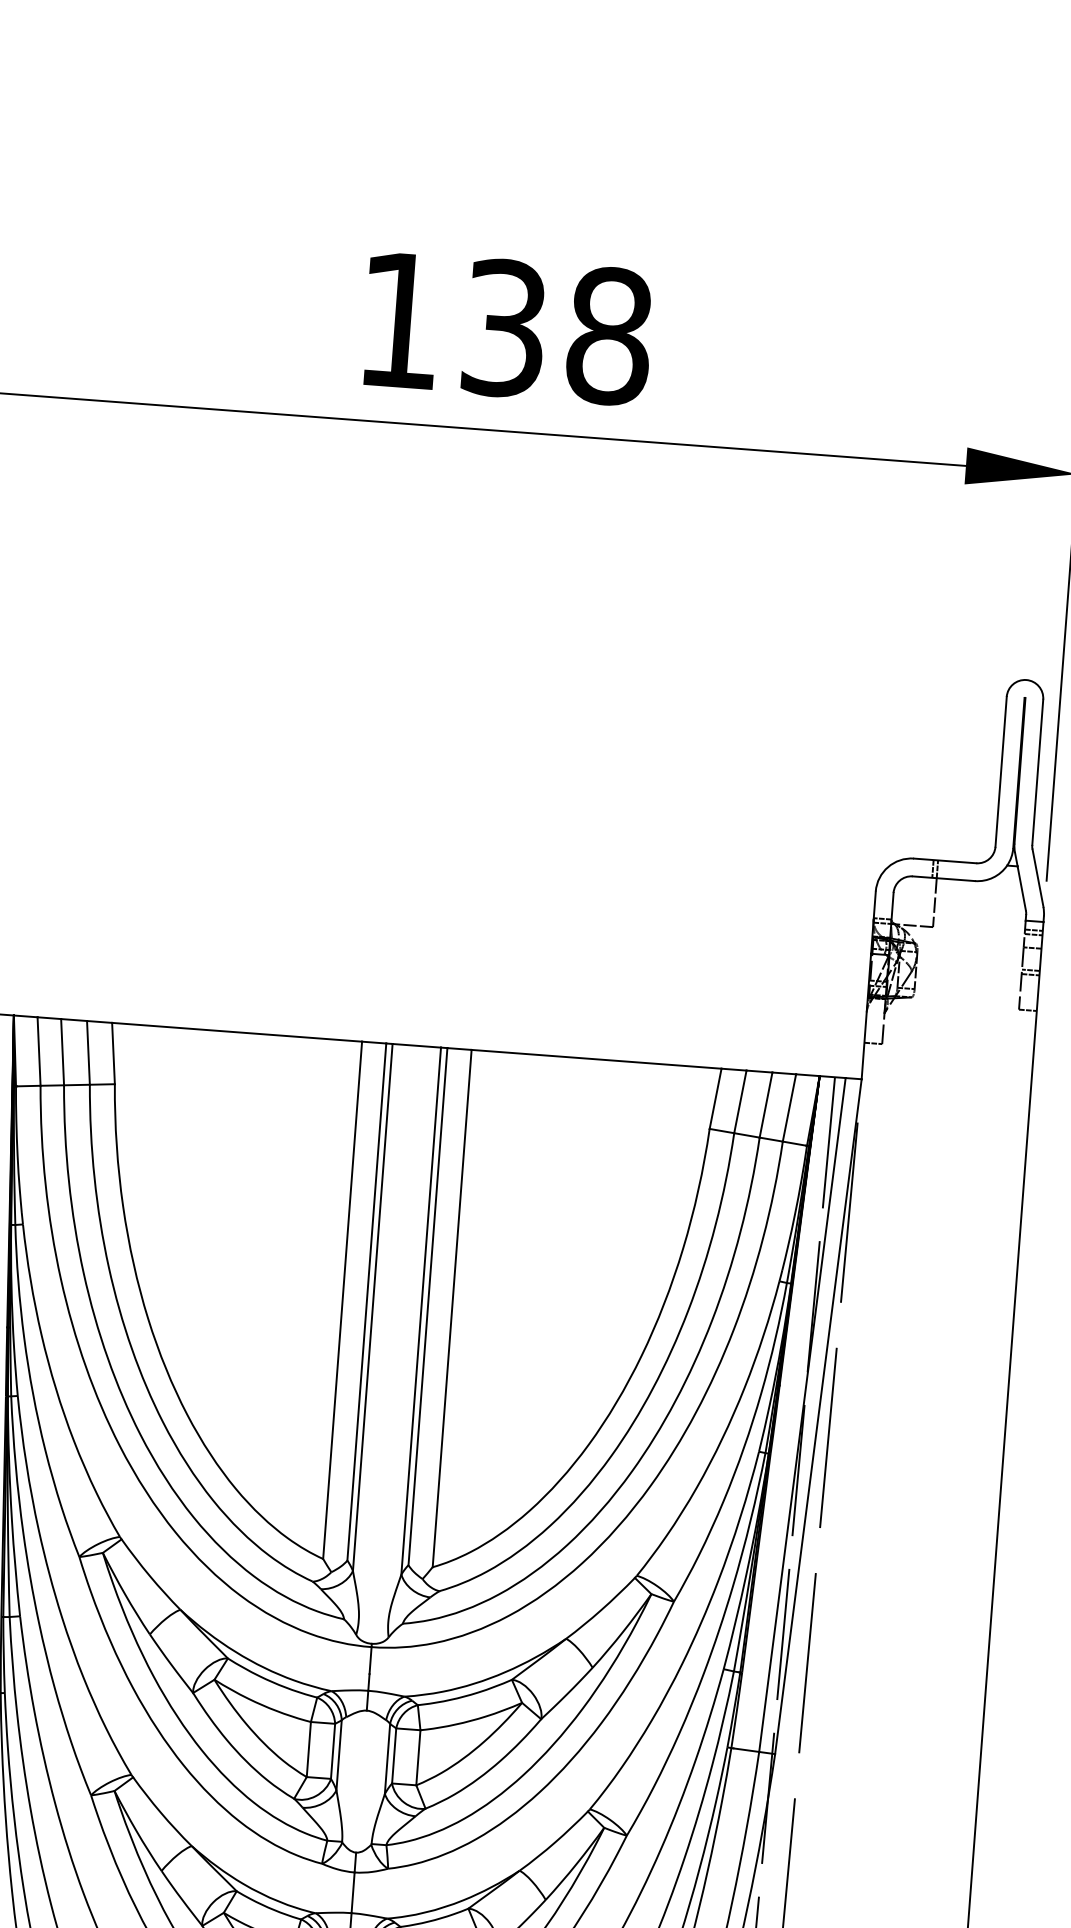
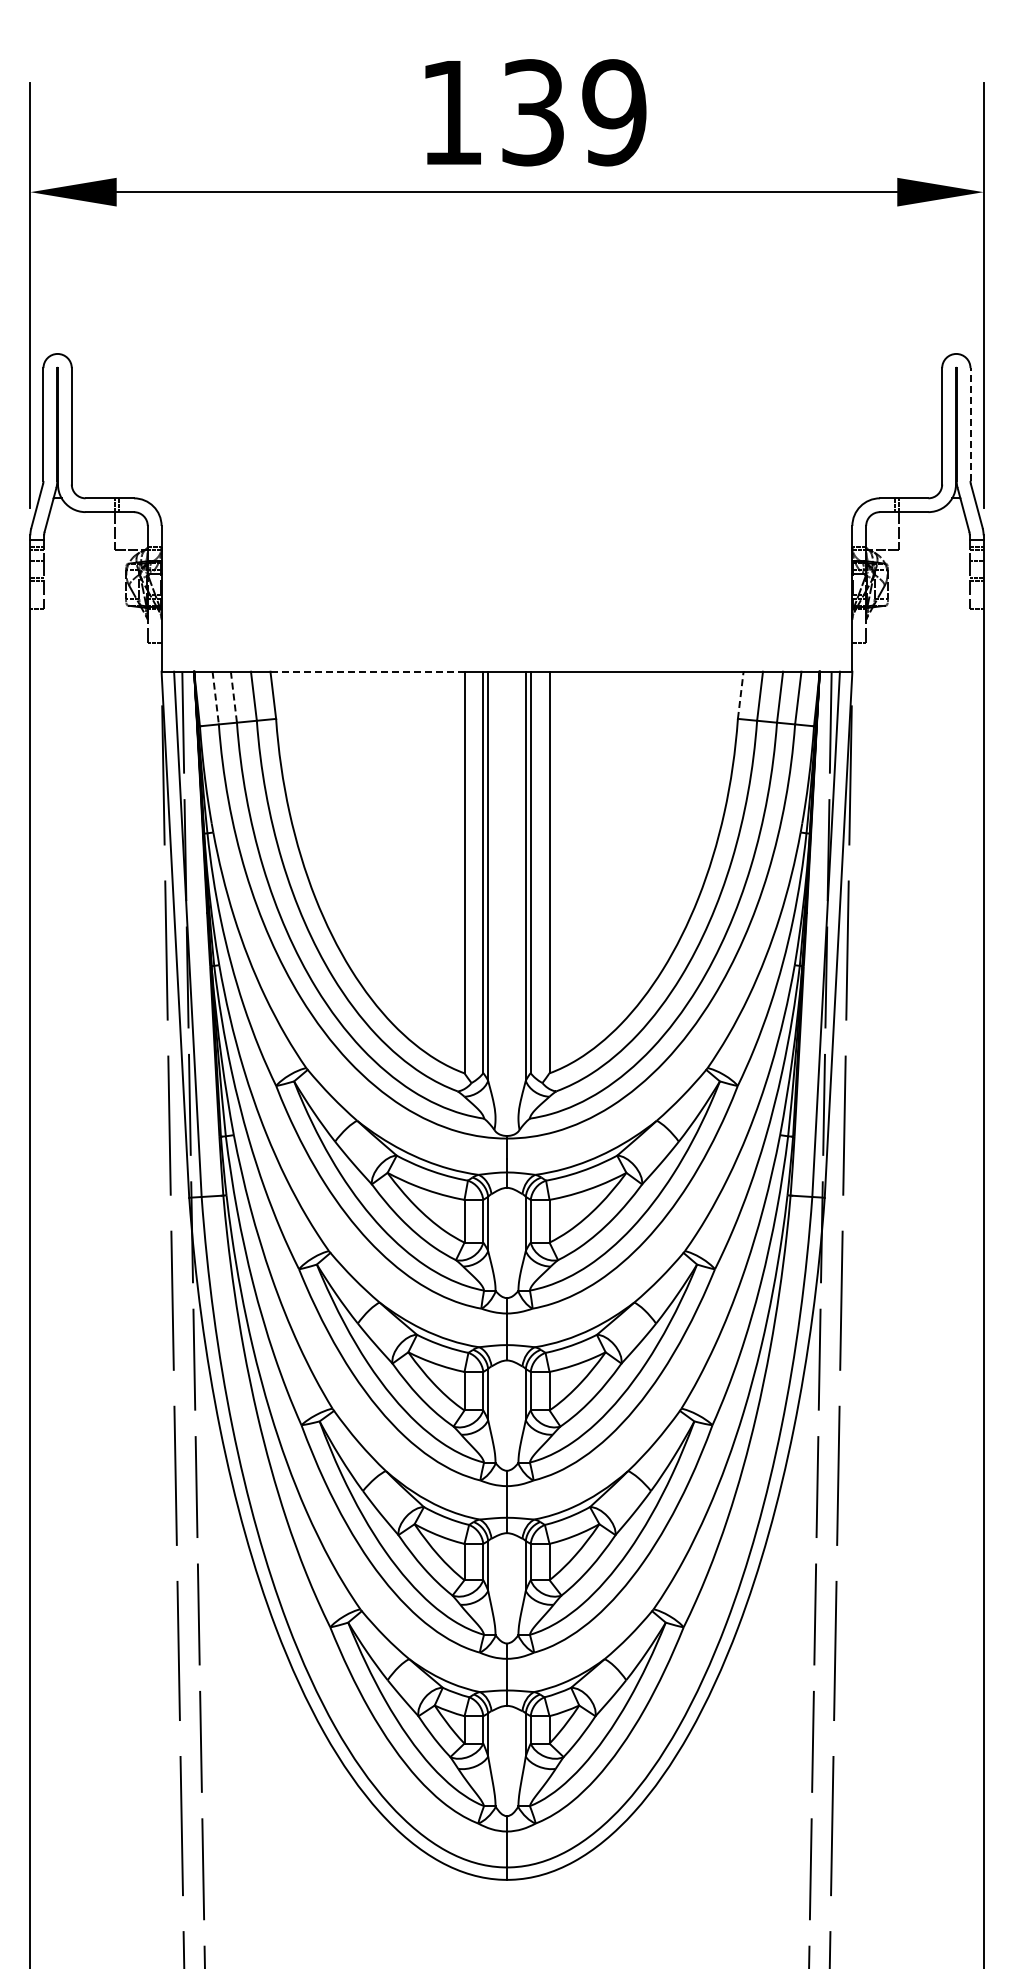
text: (609, 335) -> (614, 112), 138 -> 139
line: (1037, 772) -> (970, 424), solid -> dashed
line: (235, 1031) -> (366, 671), solid -> dashed
line: (38, 1052) -> (215, 698), solid -> dashed
line: (62, 1052) -> (233, 697), solid -> dashed
line: (715, 1099) -> (740, 695), solid -> dashed

